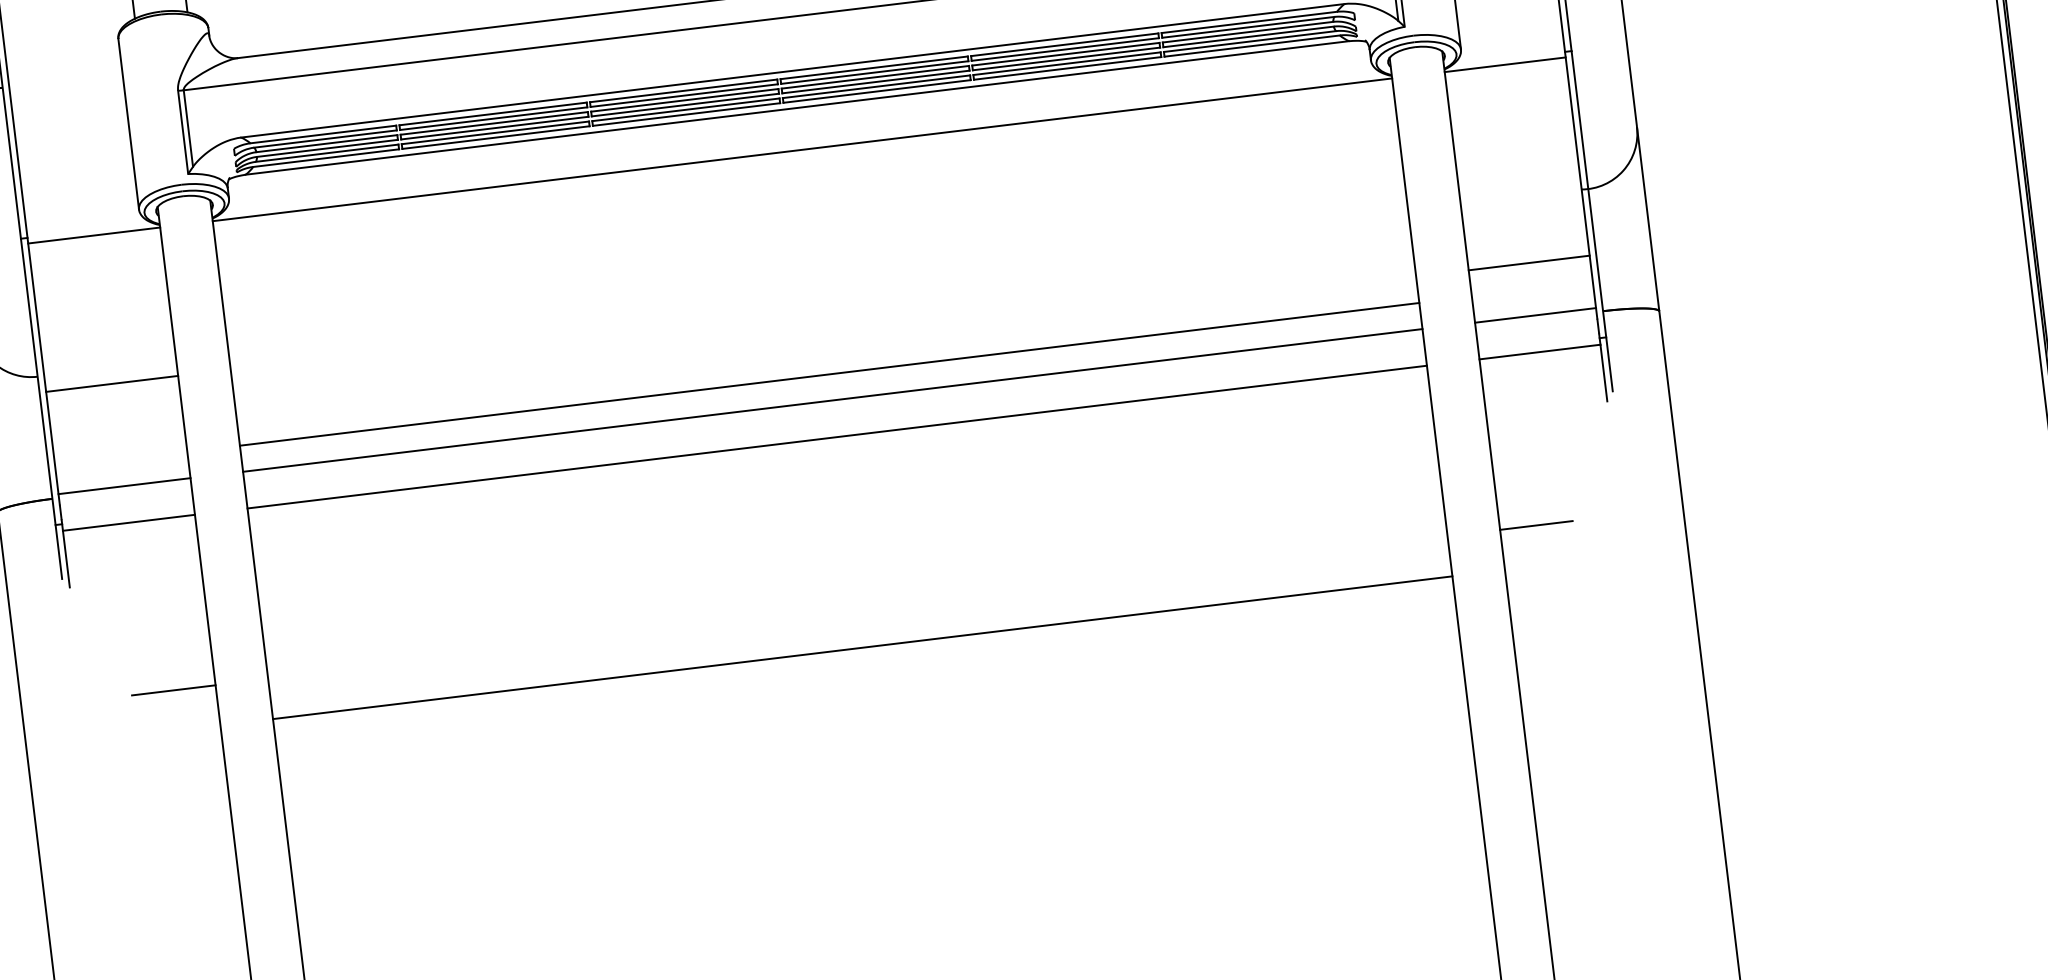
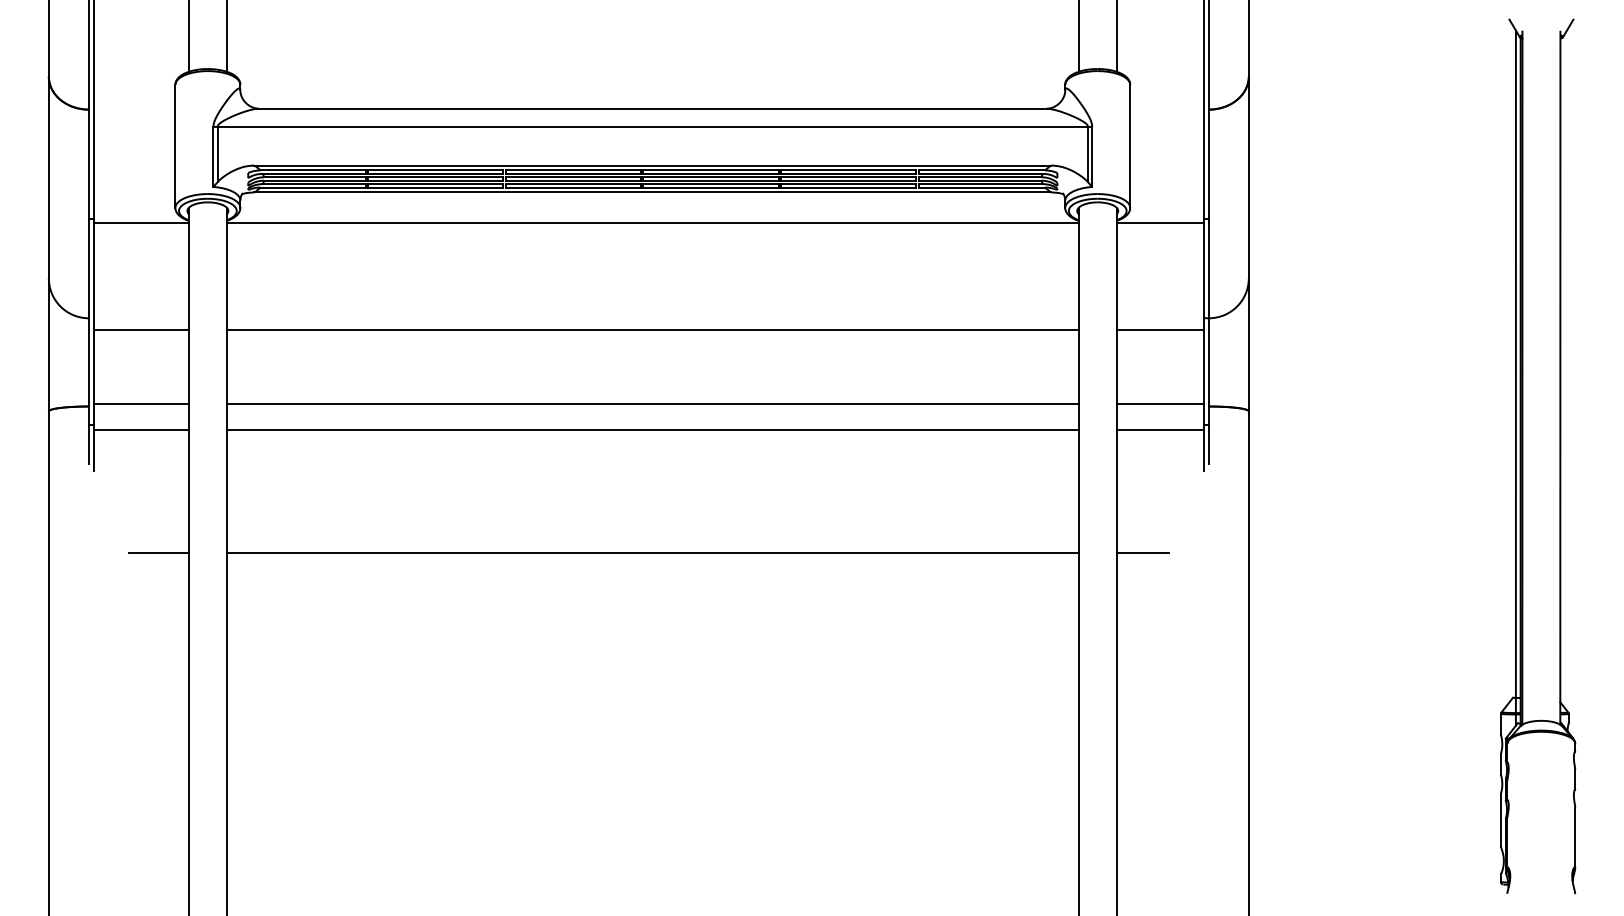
line: (1529, 262) -> (1160, 329), moved
line: (829, 373) -> (652, 329), moved
line: (862, 648) -> (652, 553), moved

